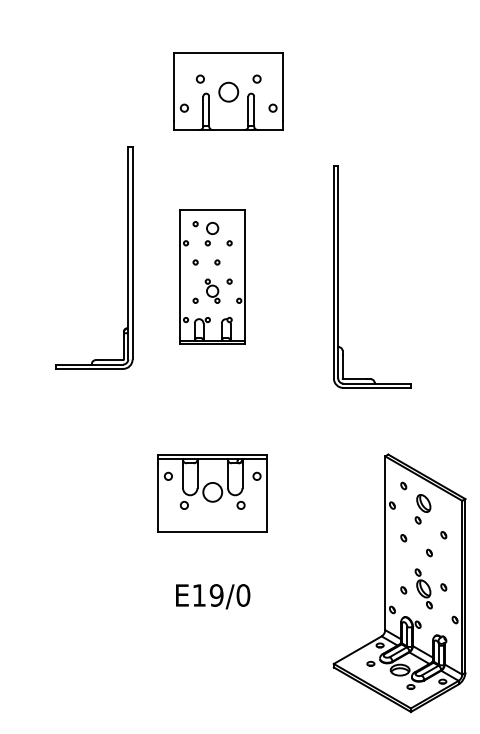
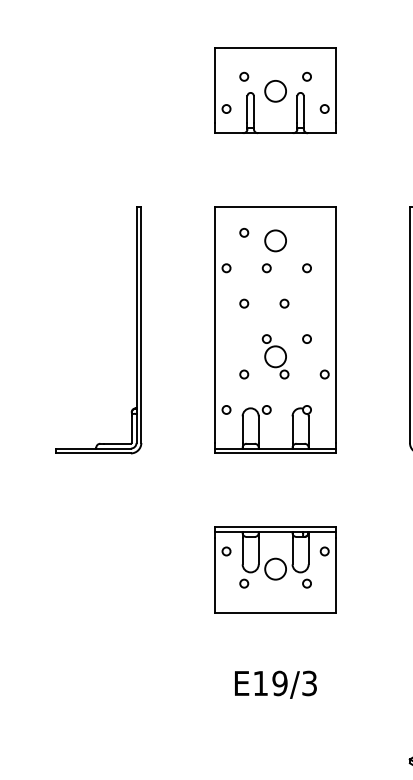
part: (228, 91) -> (275, 90), moved
part: (127, 257) -> (135, 329), moved
part: (212, 276) -> (275, 329), size x1.67
text: (243, 595) -> (309, 683), E19/0 -> E19/3

